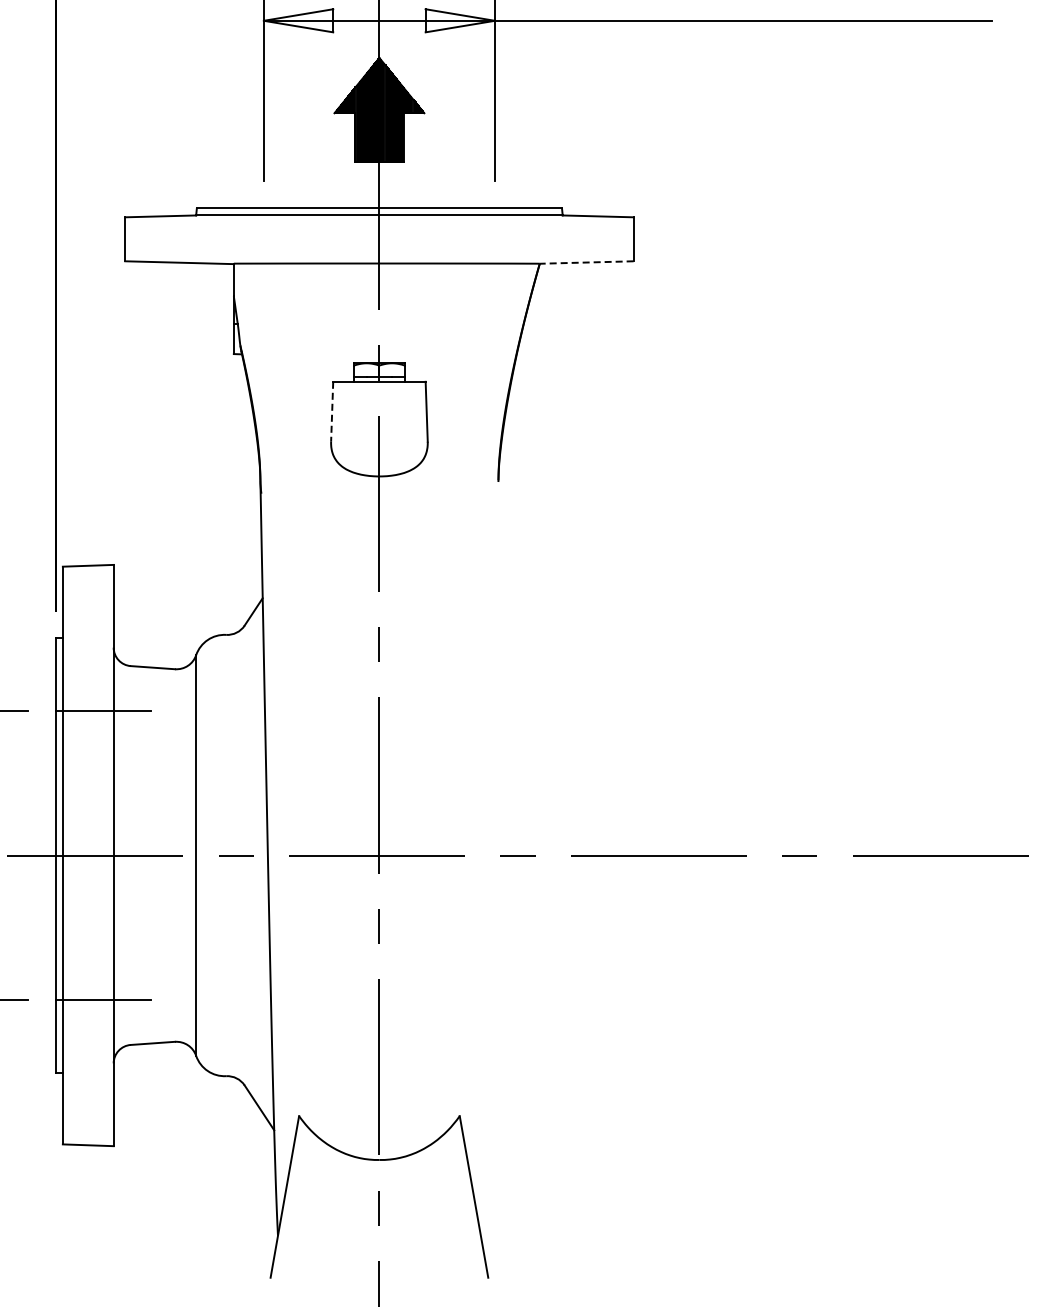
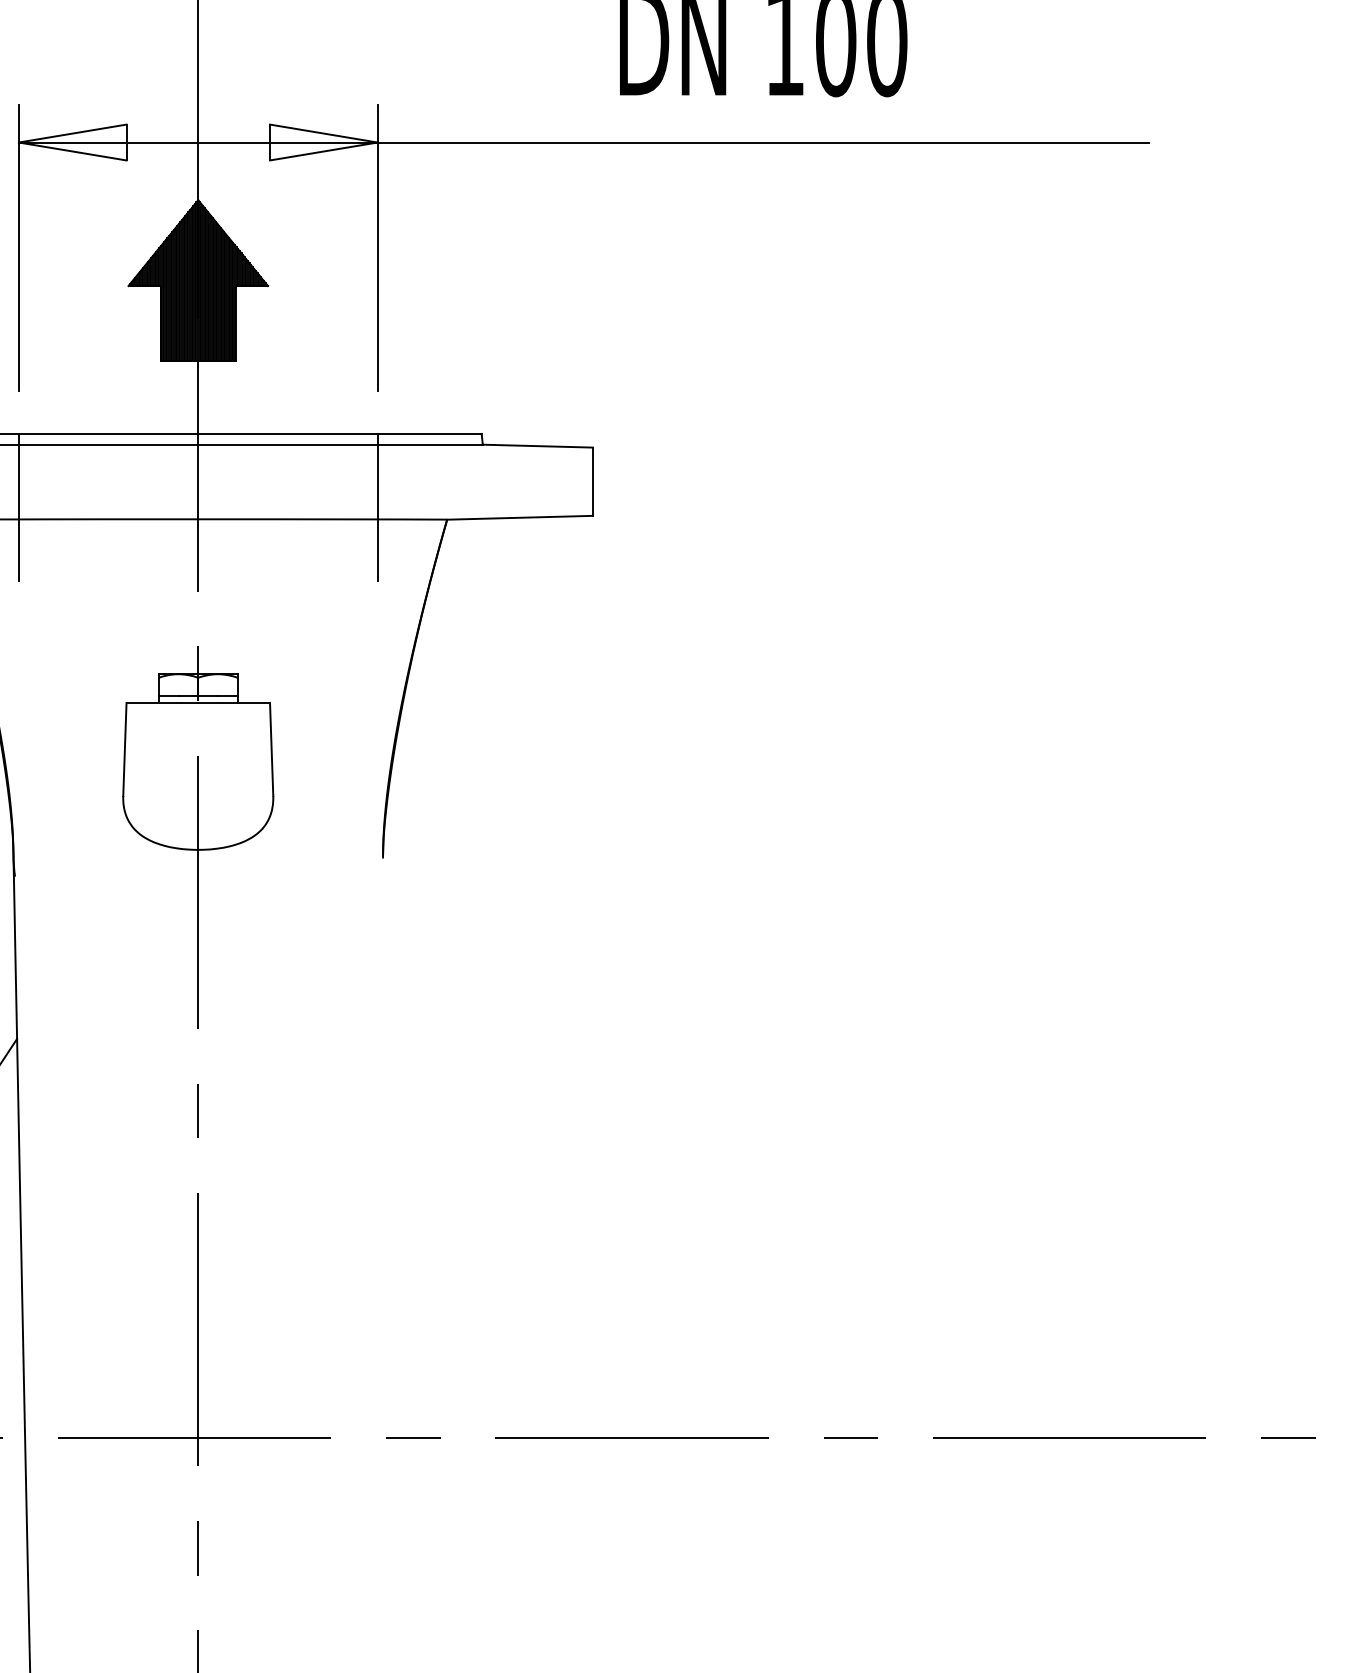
line: (263, 255) -> (18, 506), added
line: (494, 255) -> (376, 506), added
line: (586, 262) -> (519, 517), dashed -> solid
line: (332, 411) -> (125, 749), dashed -> solid

